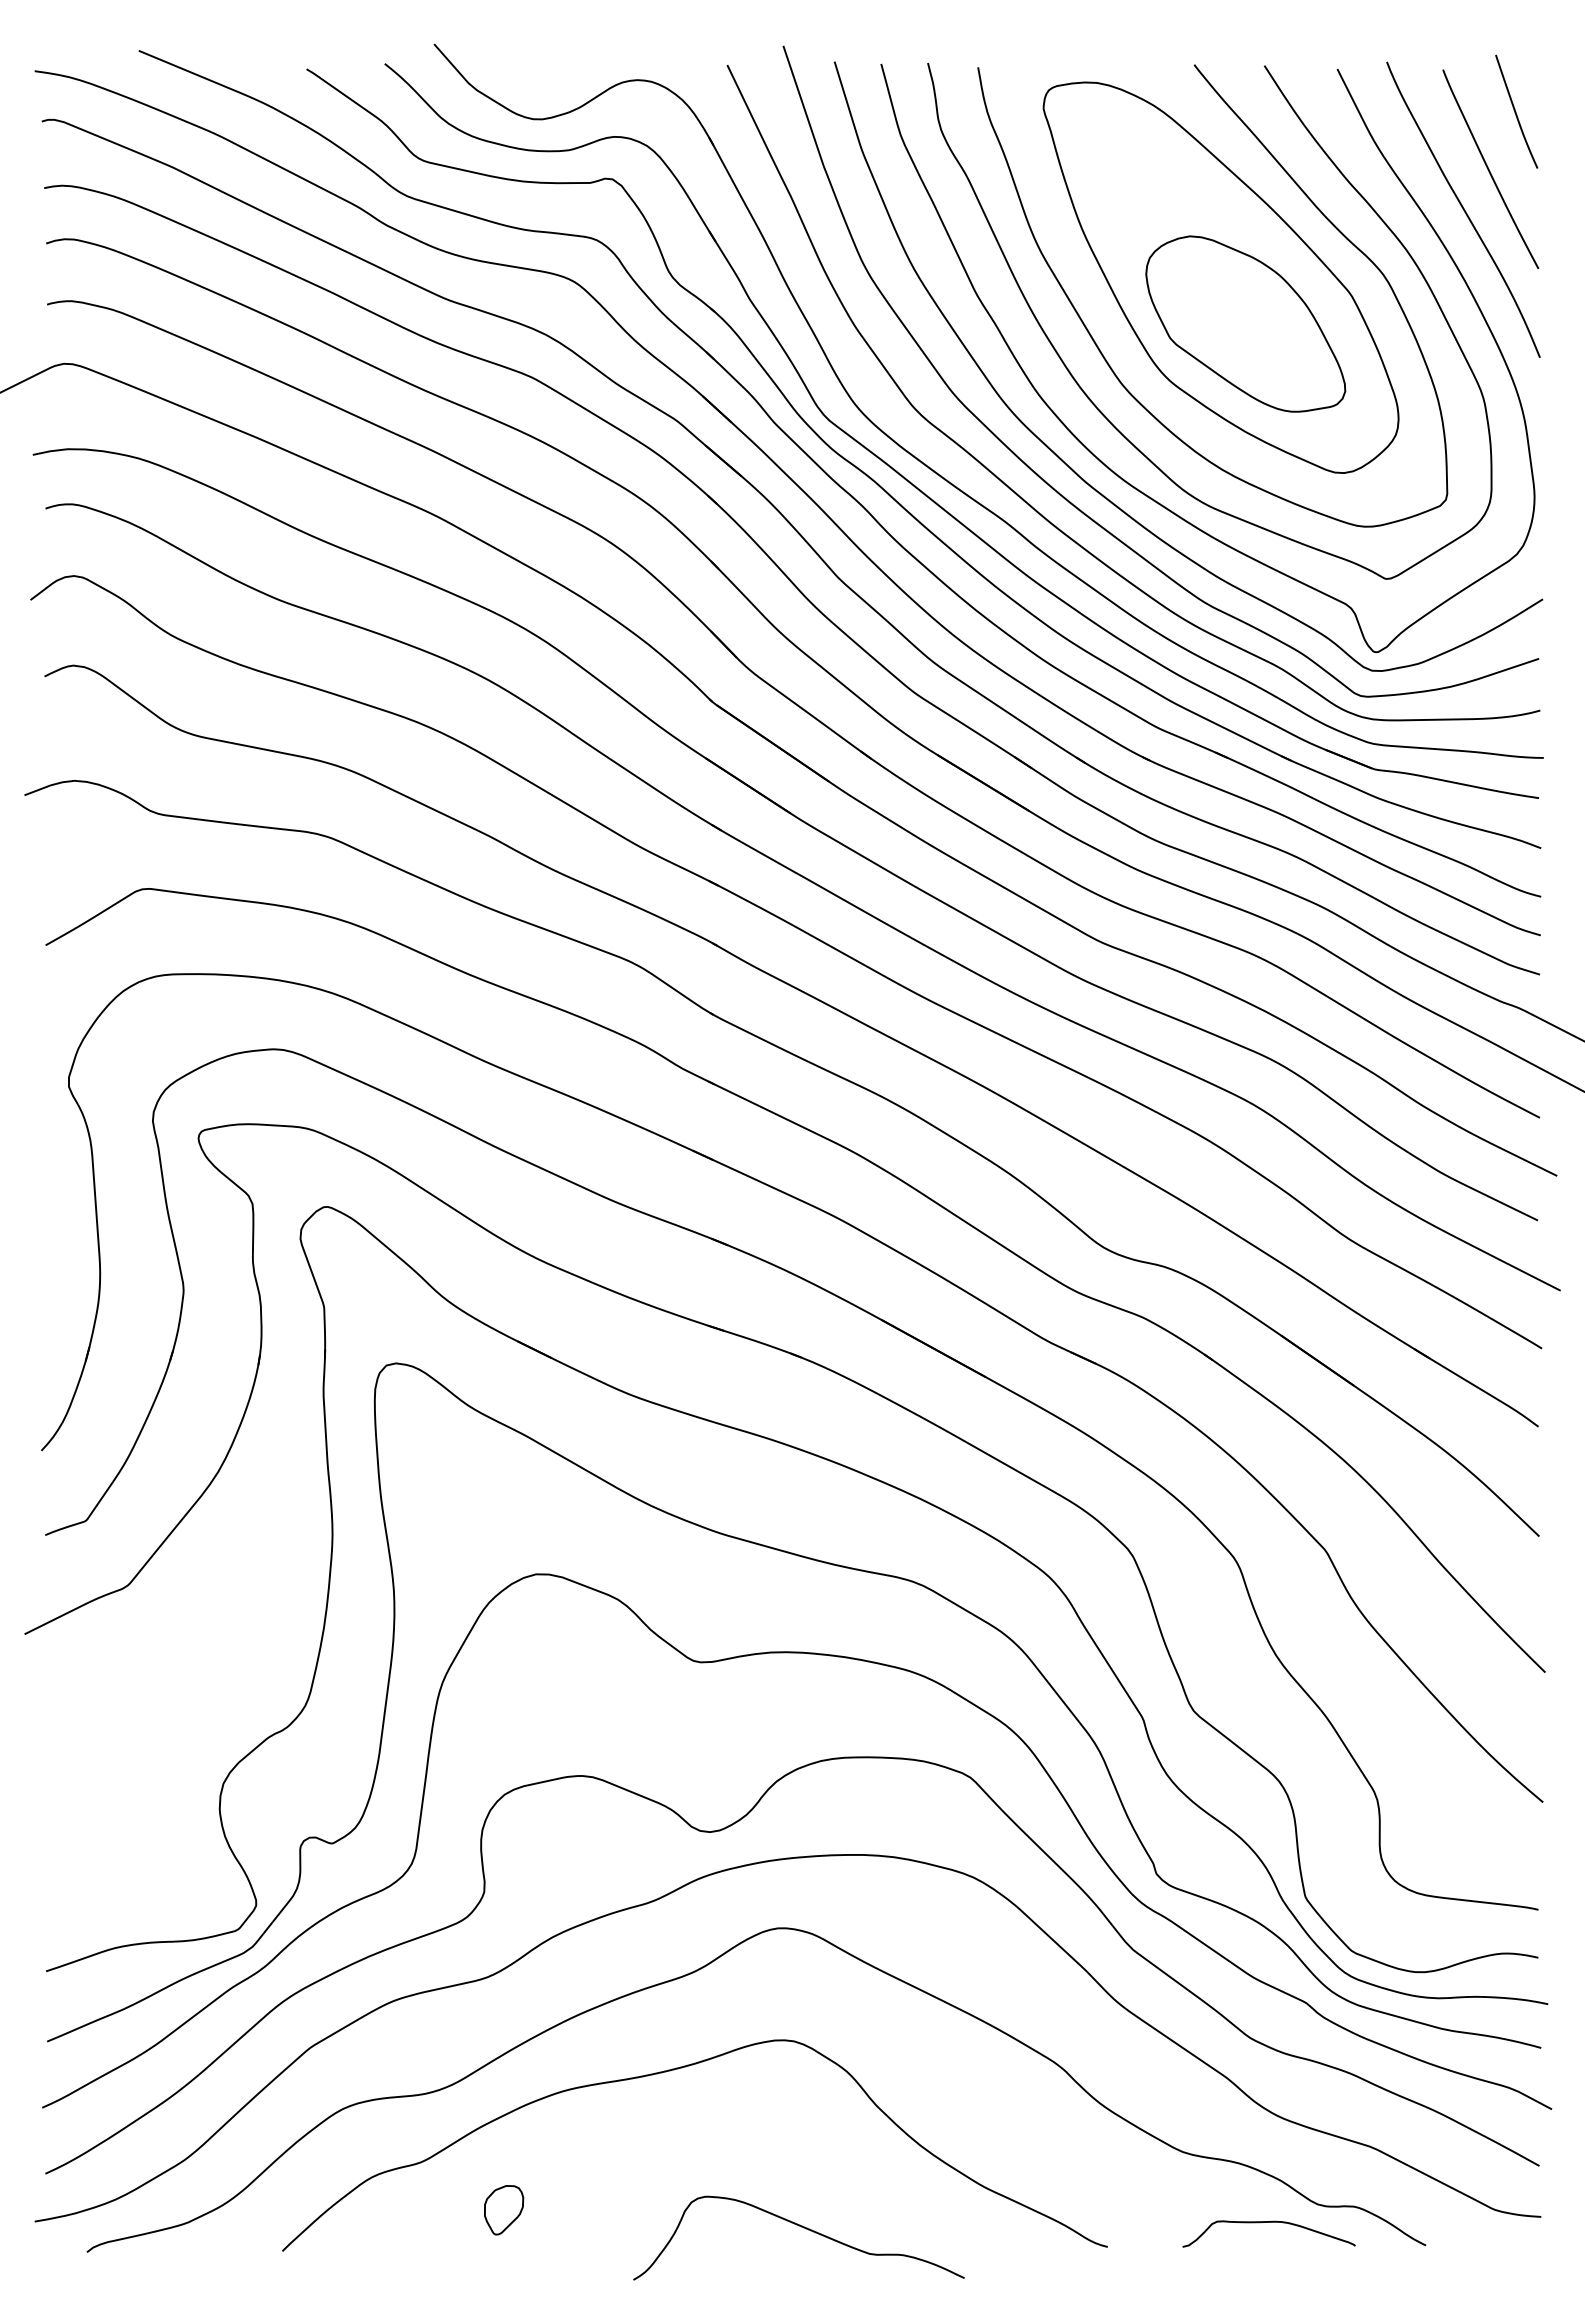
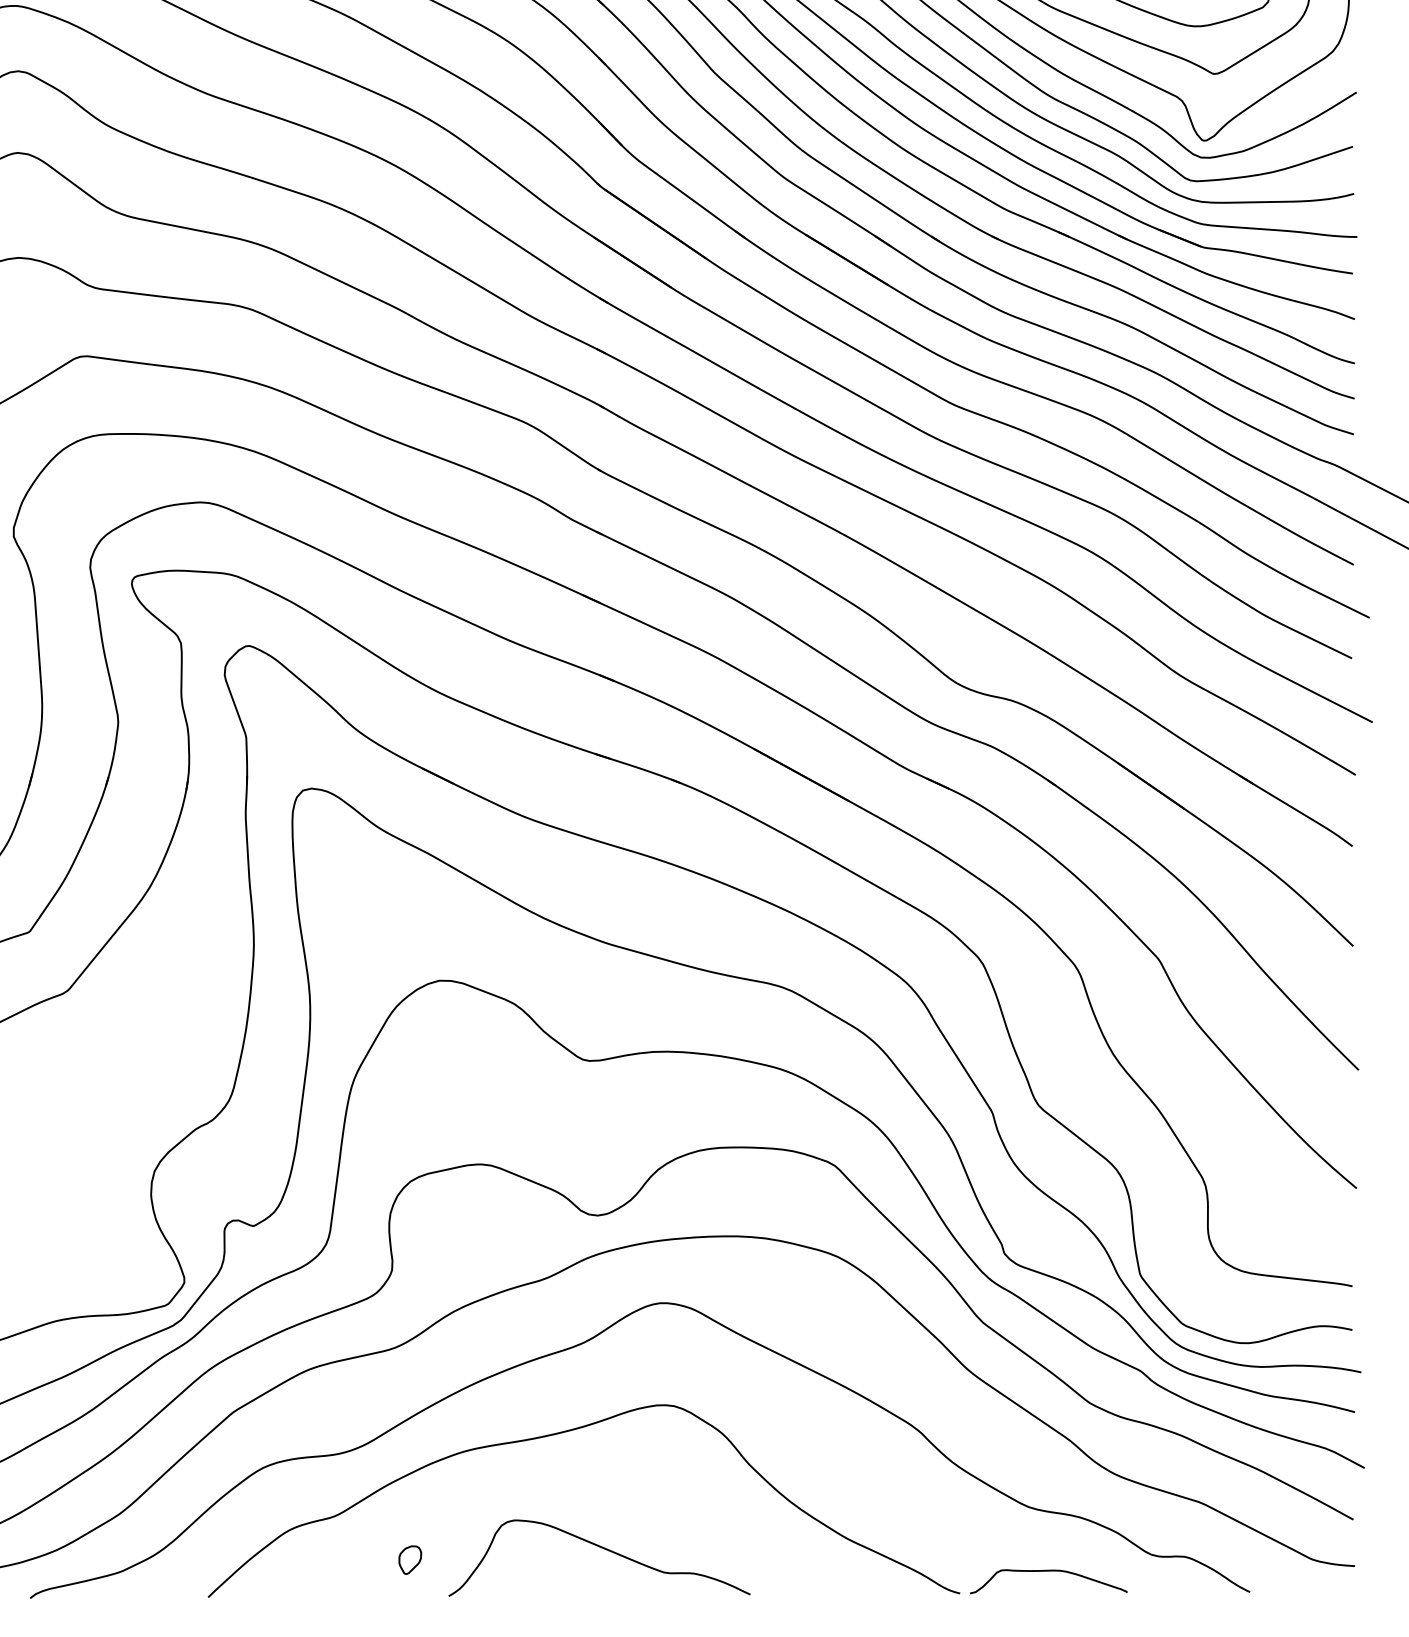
part: (504, 2210) -> (410, 1560), size x0.62
curve: (1268, 2222) -> (1048, 1571), moved
curve: (803, 2228) -> (603, 1549), moved

